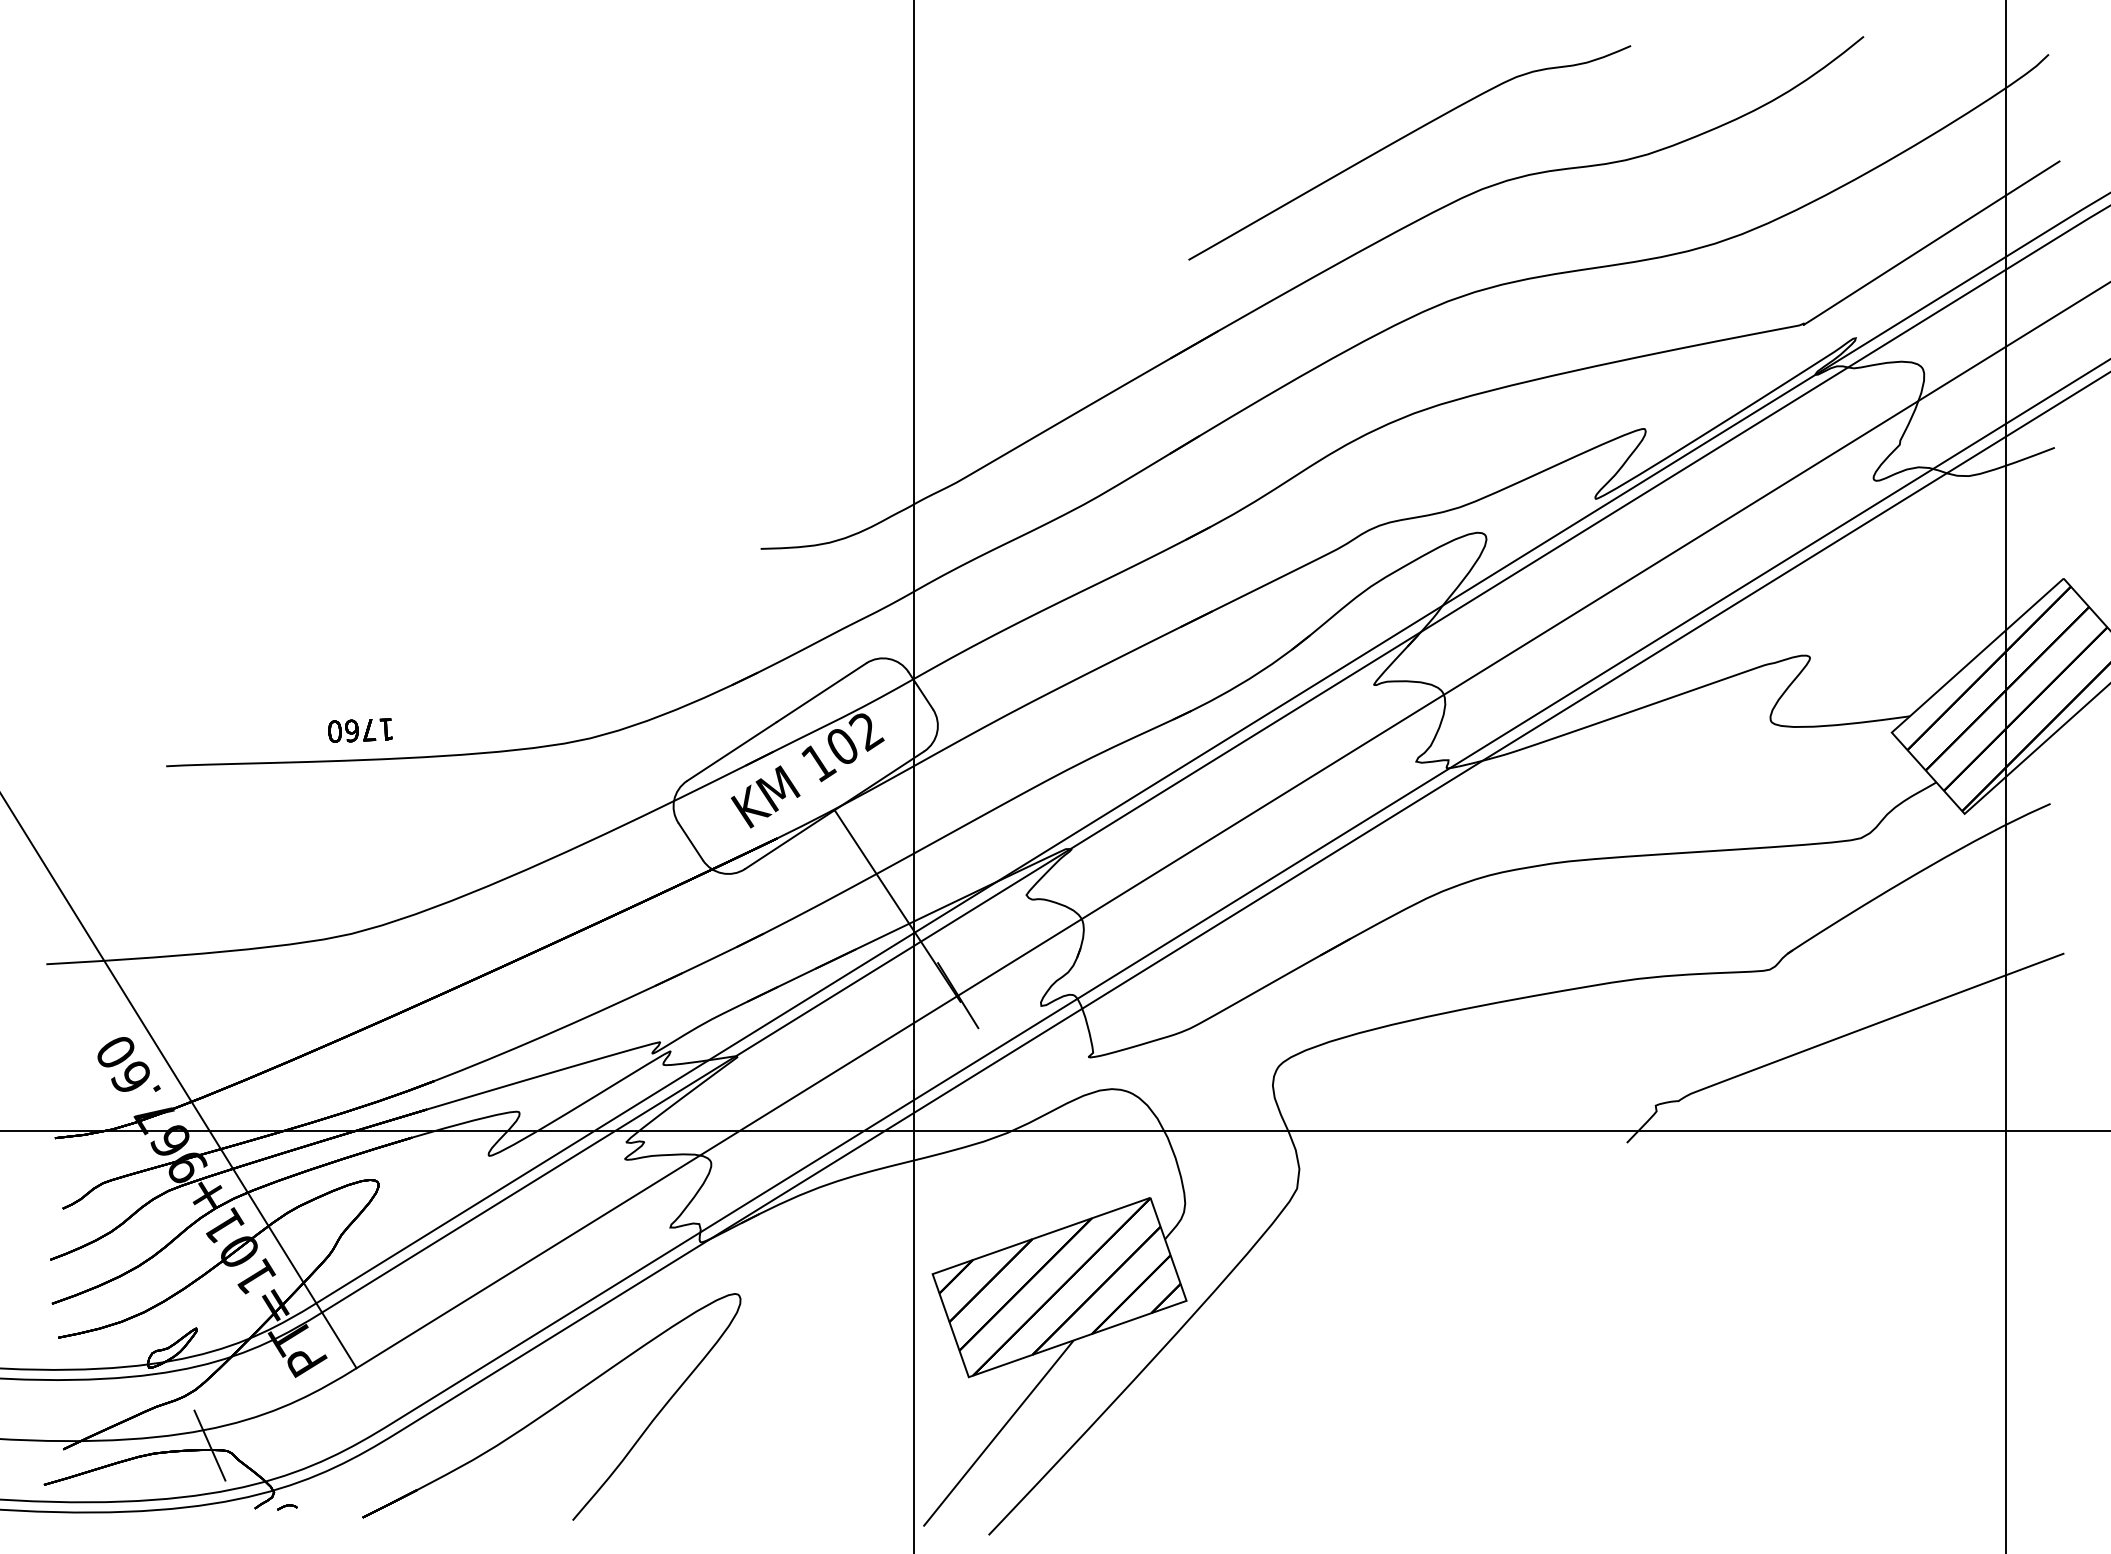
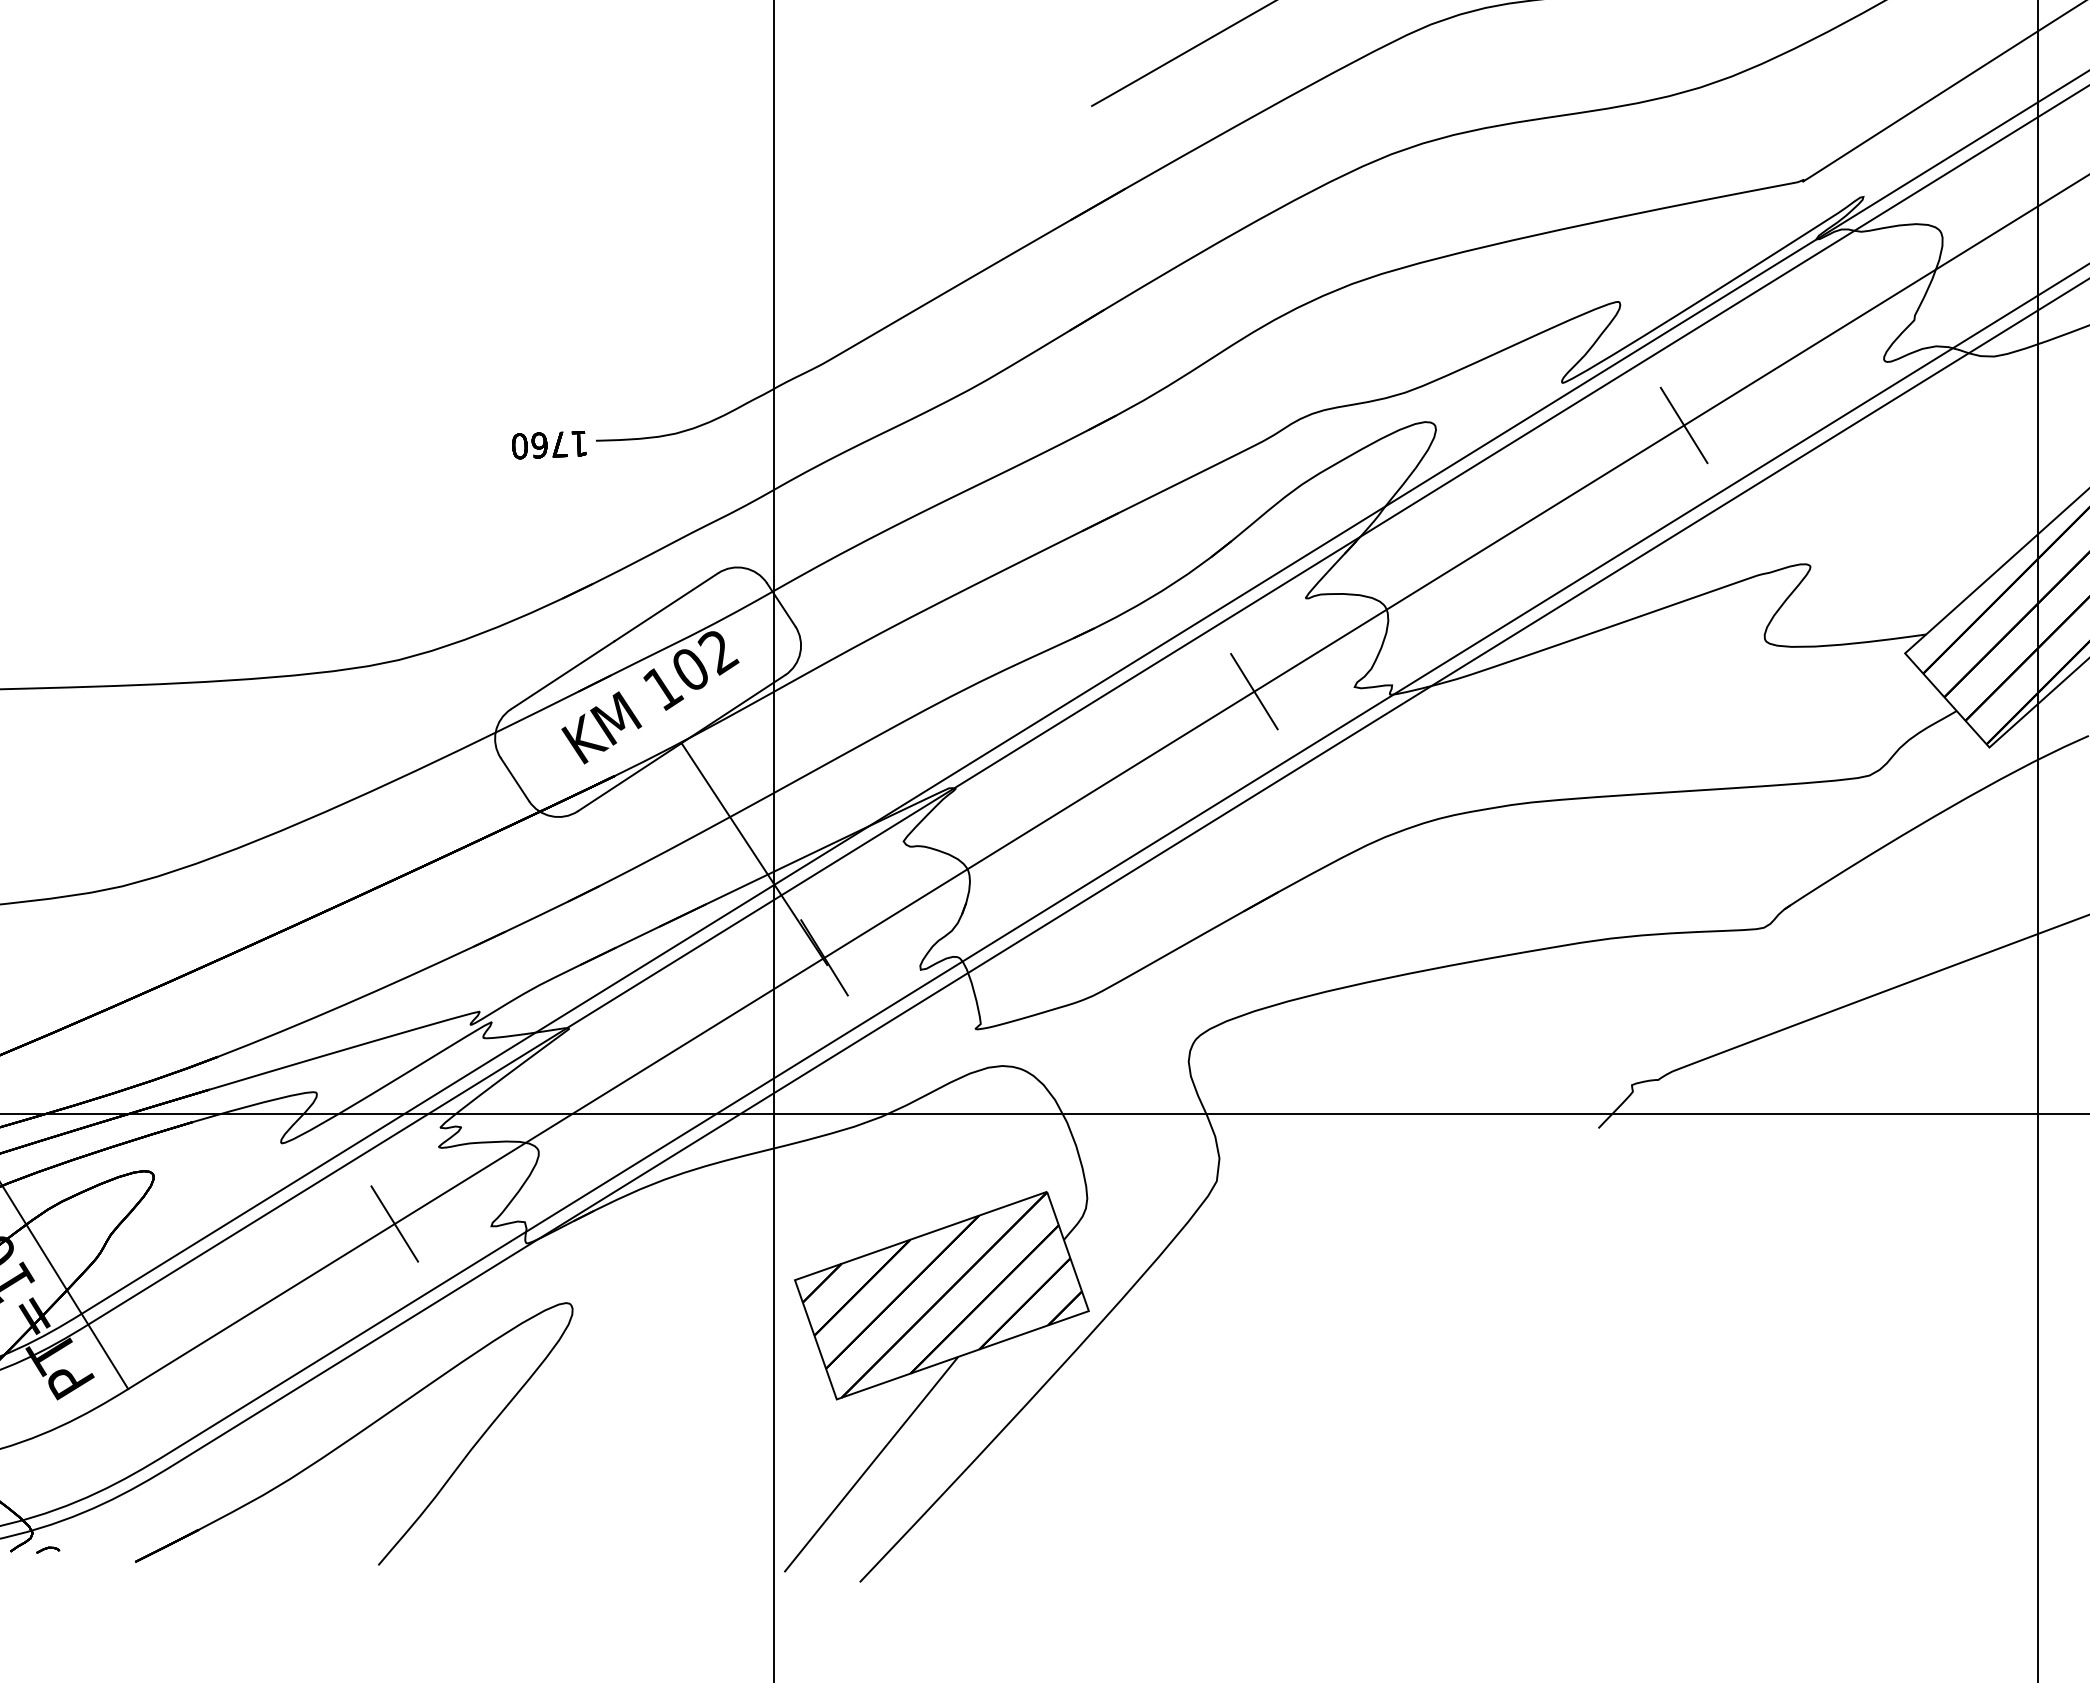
line: (1700, 535) -> (1683, 425), added
text: (360, 730) -> (549, 444), moved
line: (1329, 765) -> (1254, 691), added
line: (586, 1225) -> (394, 1223), added

